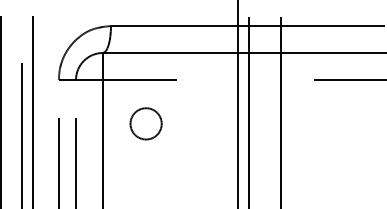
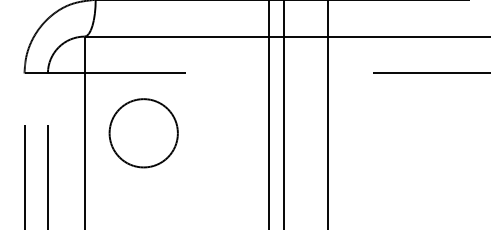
circle: (145, 123) -> (142, 132), size x1.6

